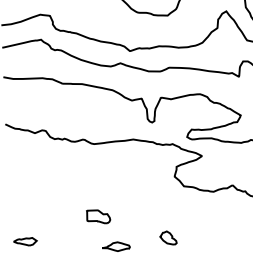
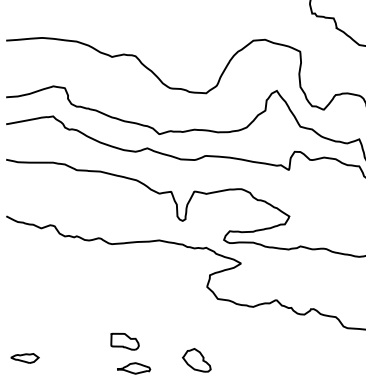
part: (98, 216) -> (124, 341), moved
part: (168, 238) -> (196, 360), size x1.43

